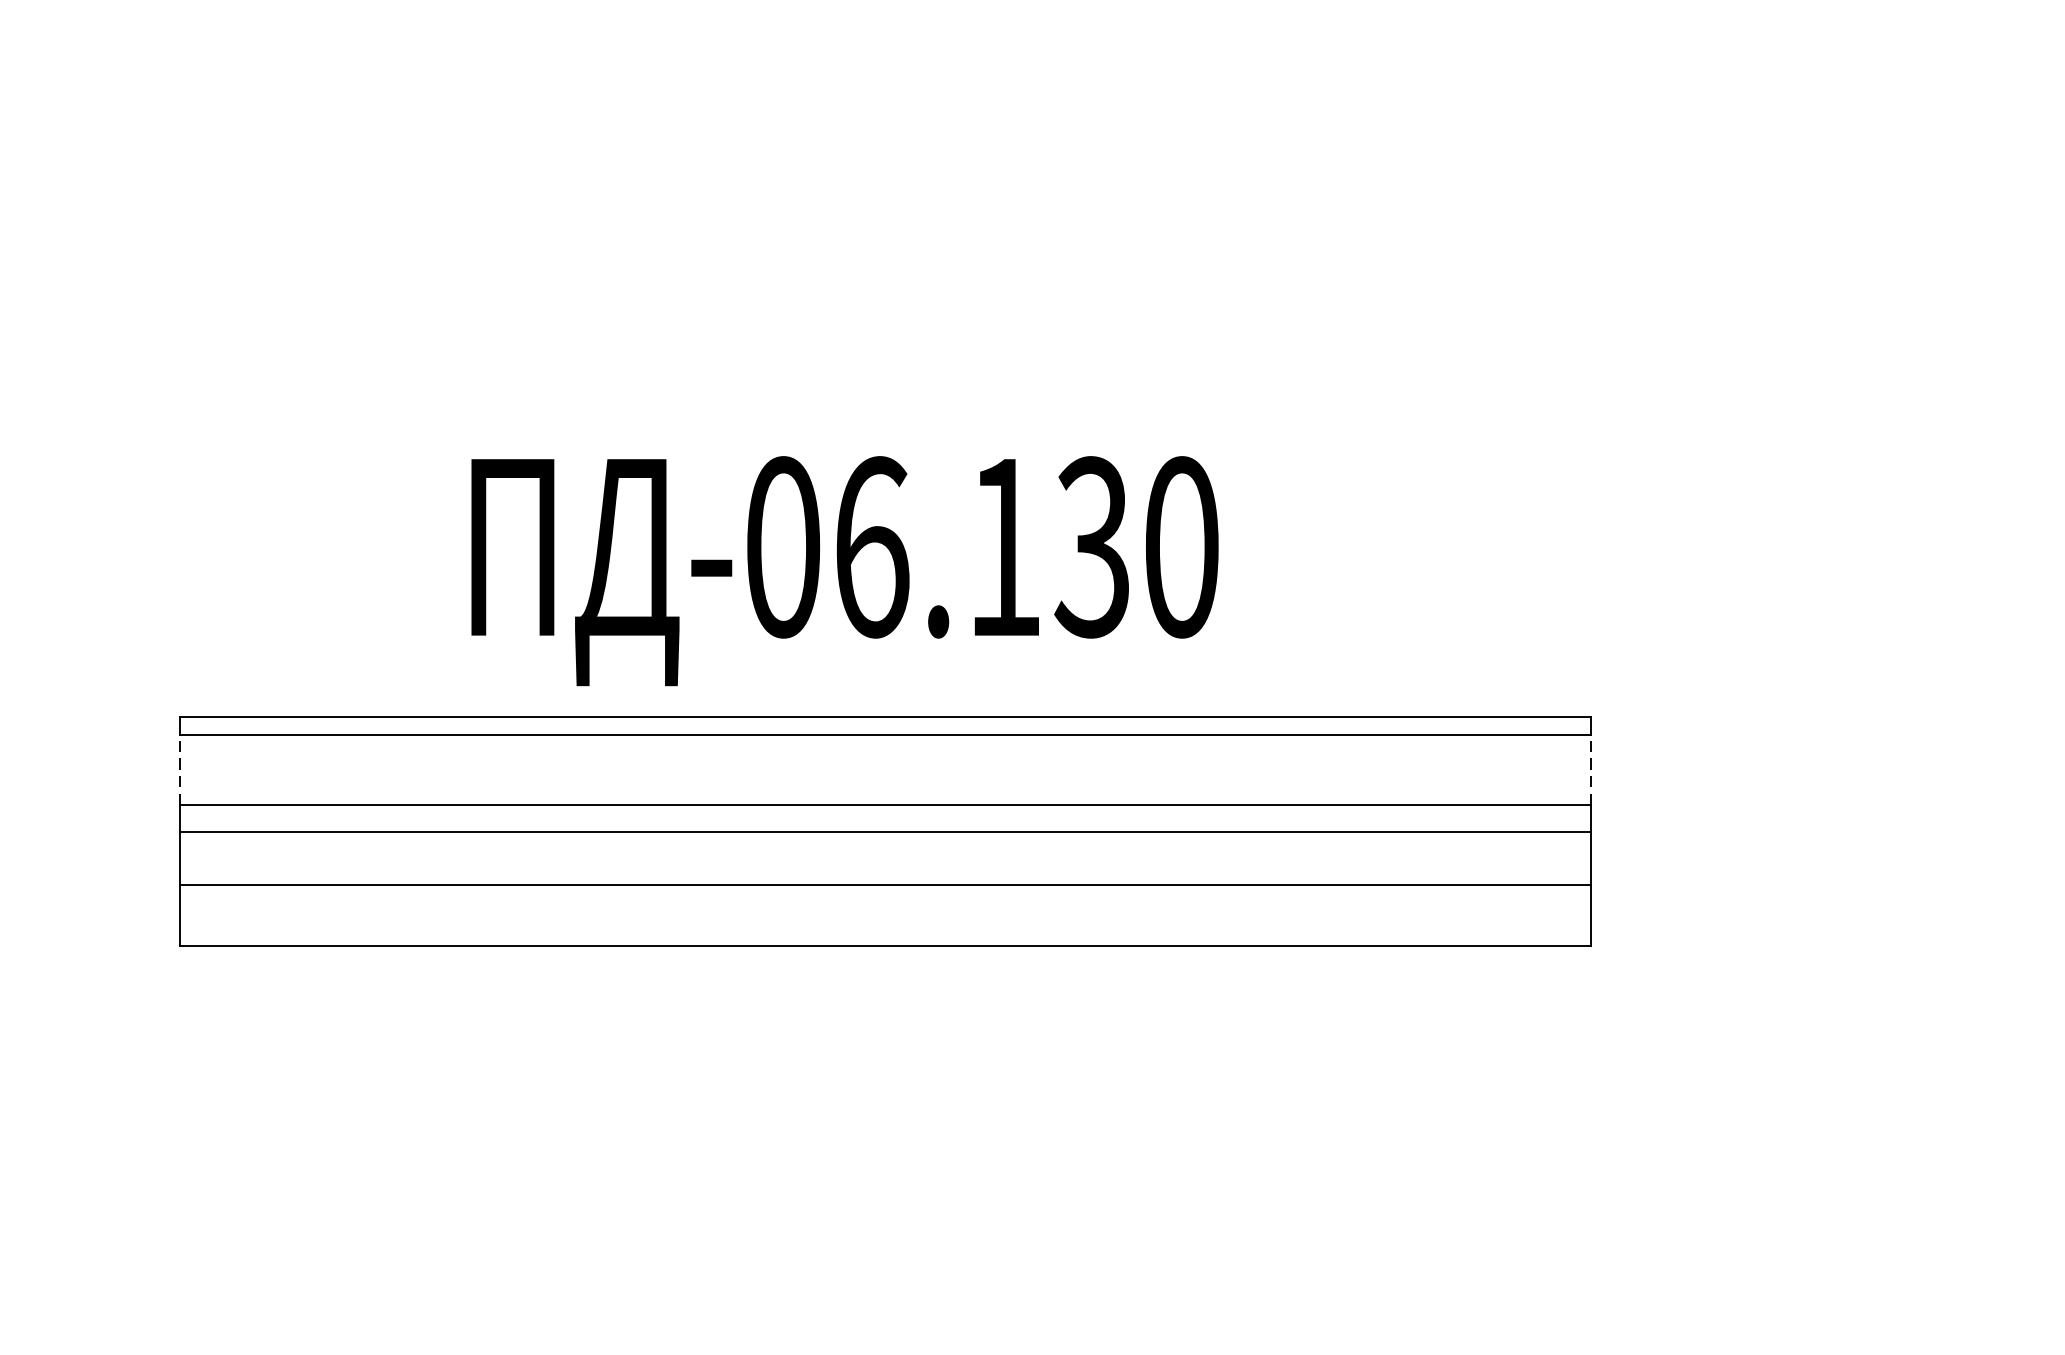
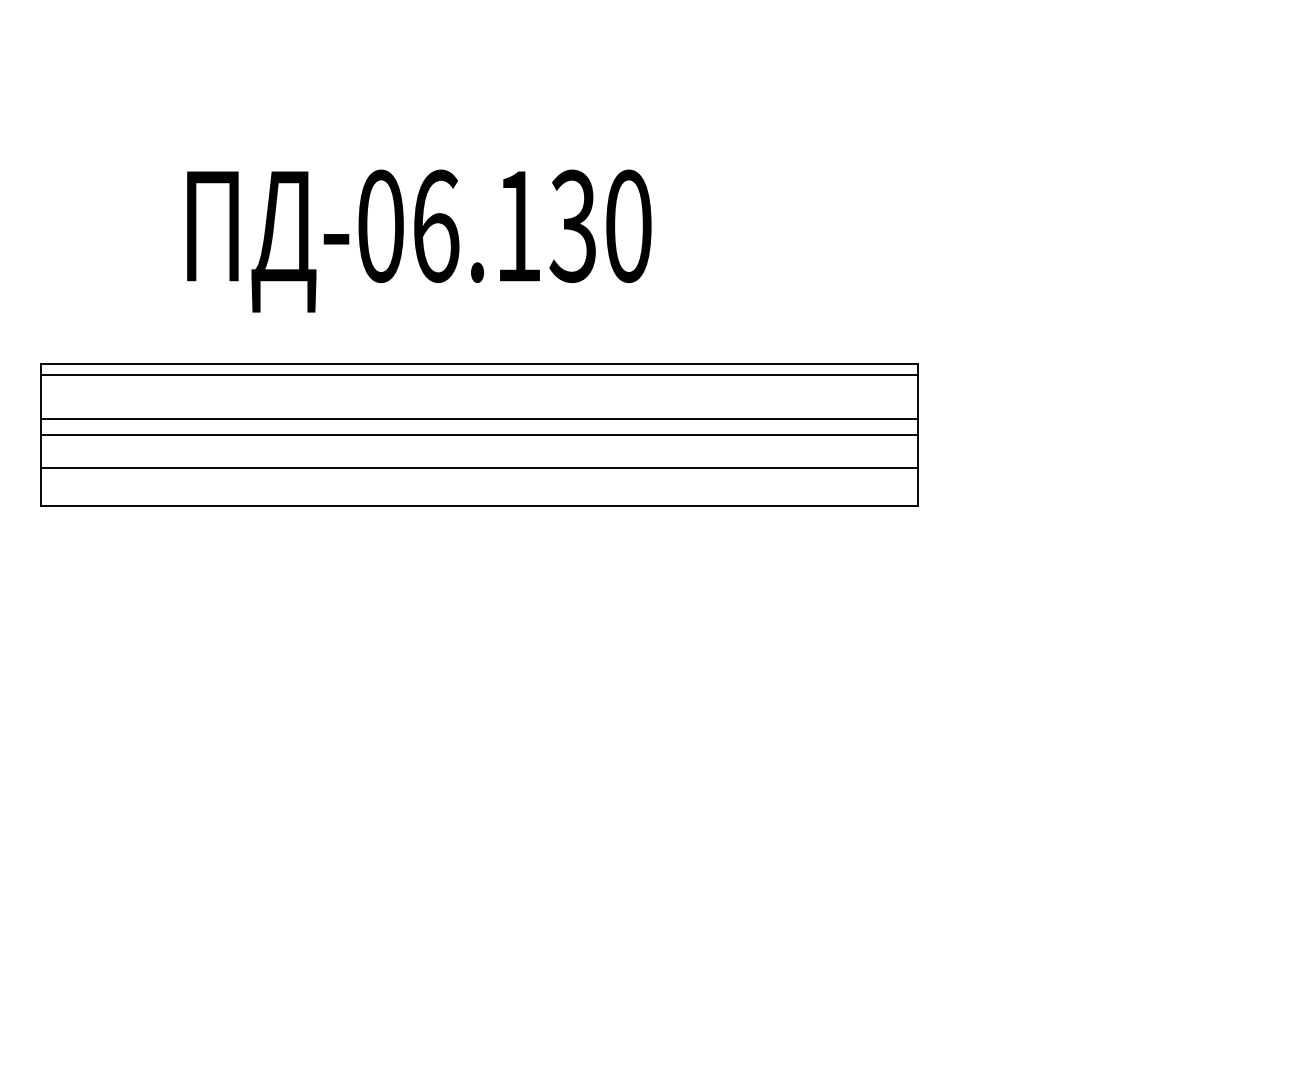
text: (845, 570) -> (419, 240), moved
line: (179, 769) -> (40, 396), dashed -> solid
line: (1590, 769) -> (917, 396), dashed -> solid

